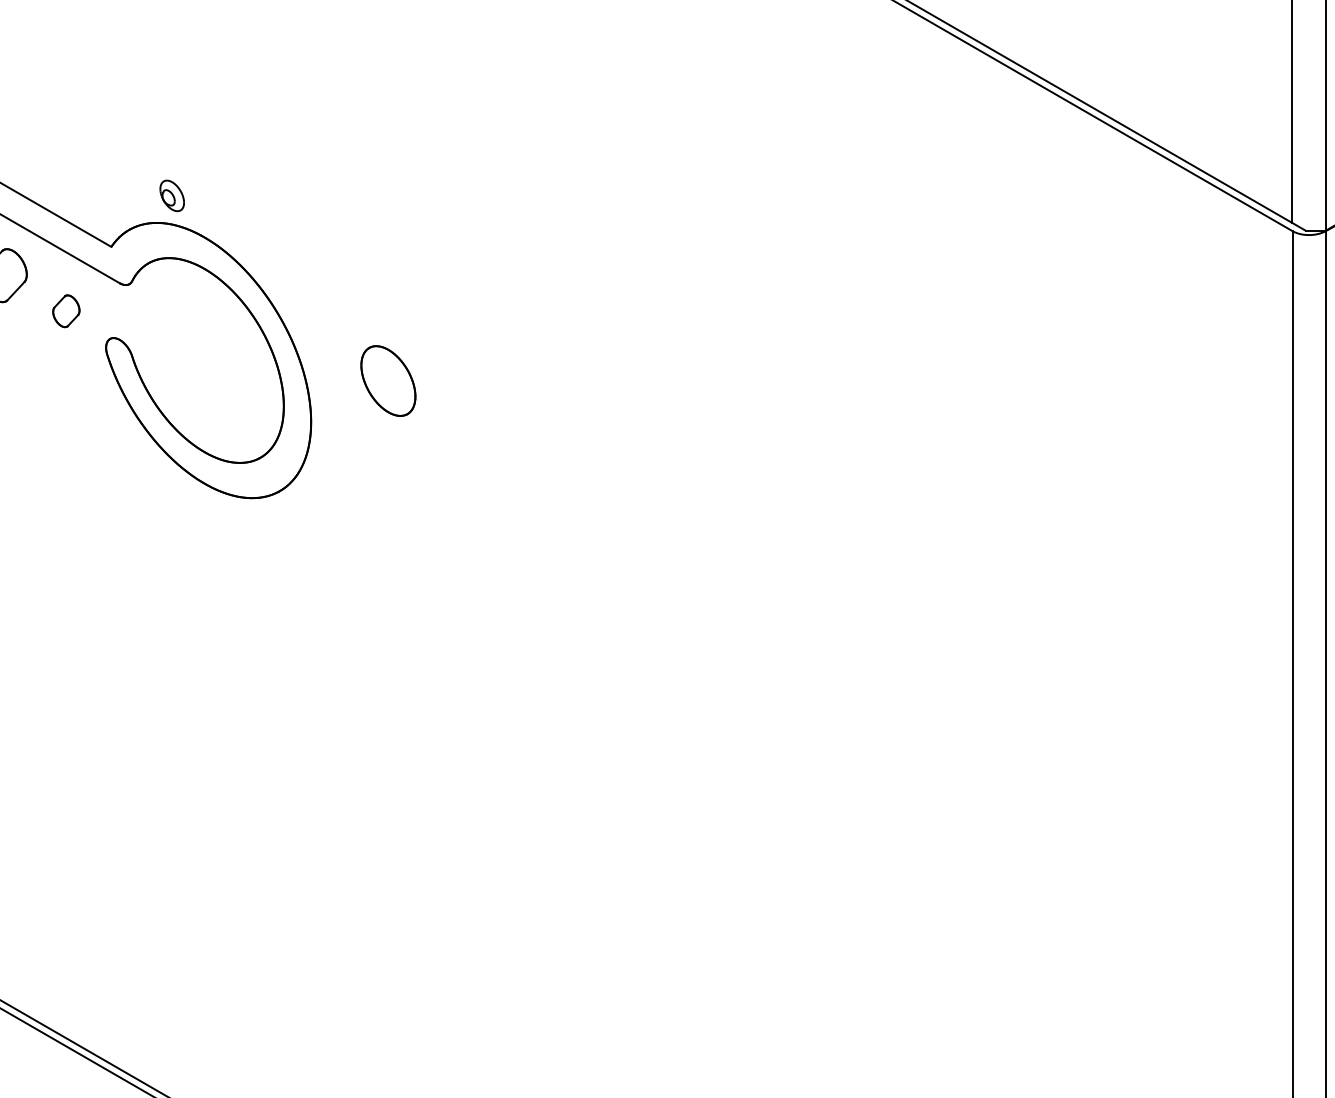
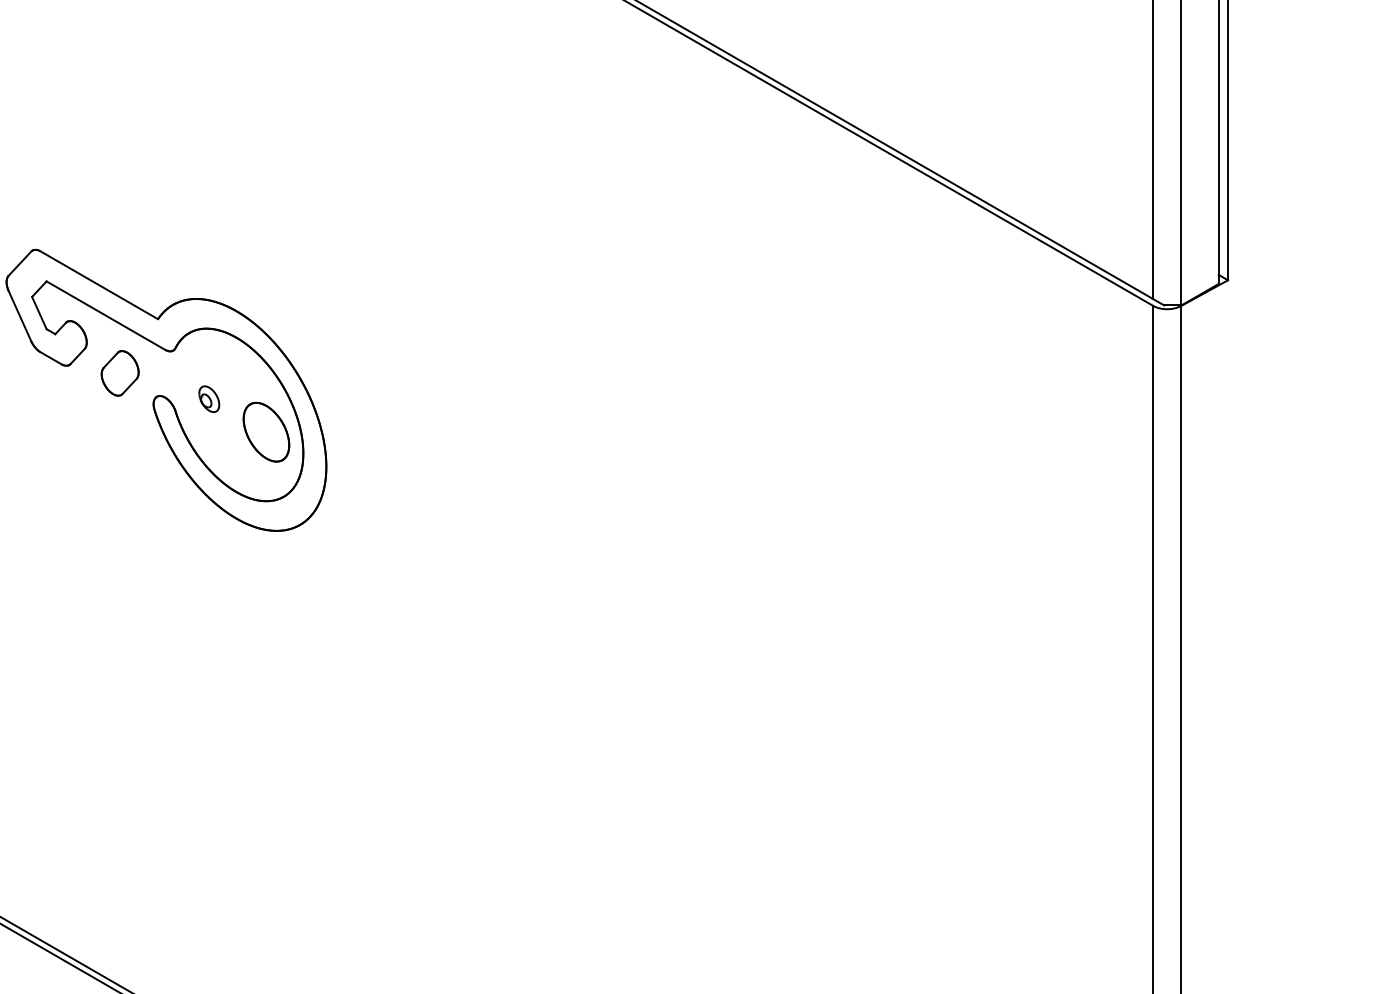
part: (172, 195) -> (209, 398), moved
part: (65, 311) -> (119, 373), size x1.67
part: (388, 380) -> (266, 431), moved

